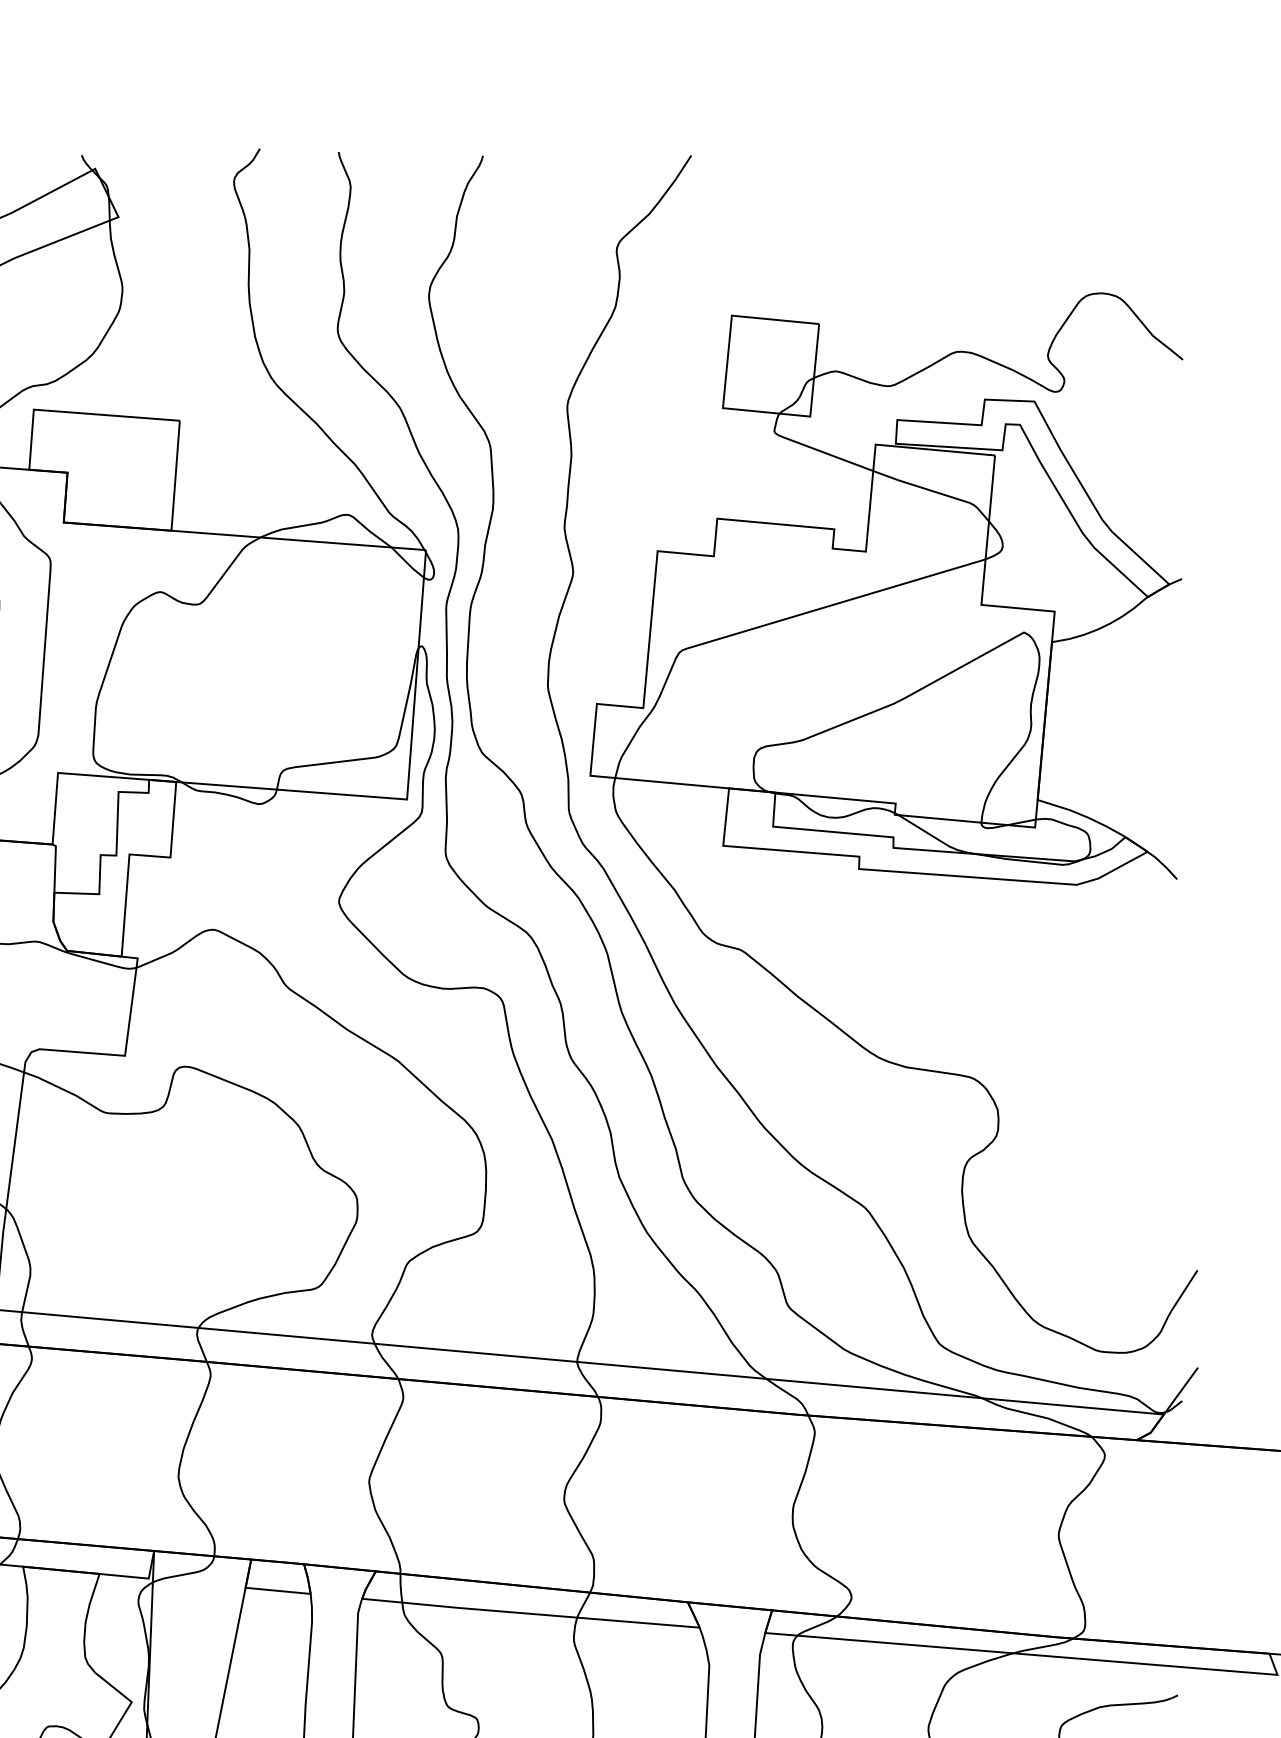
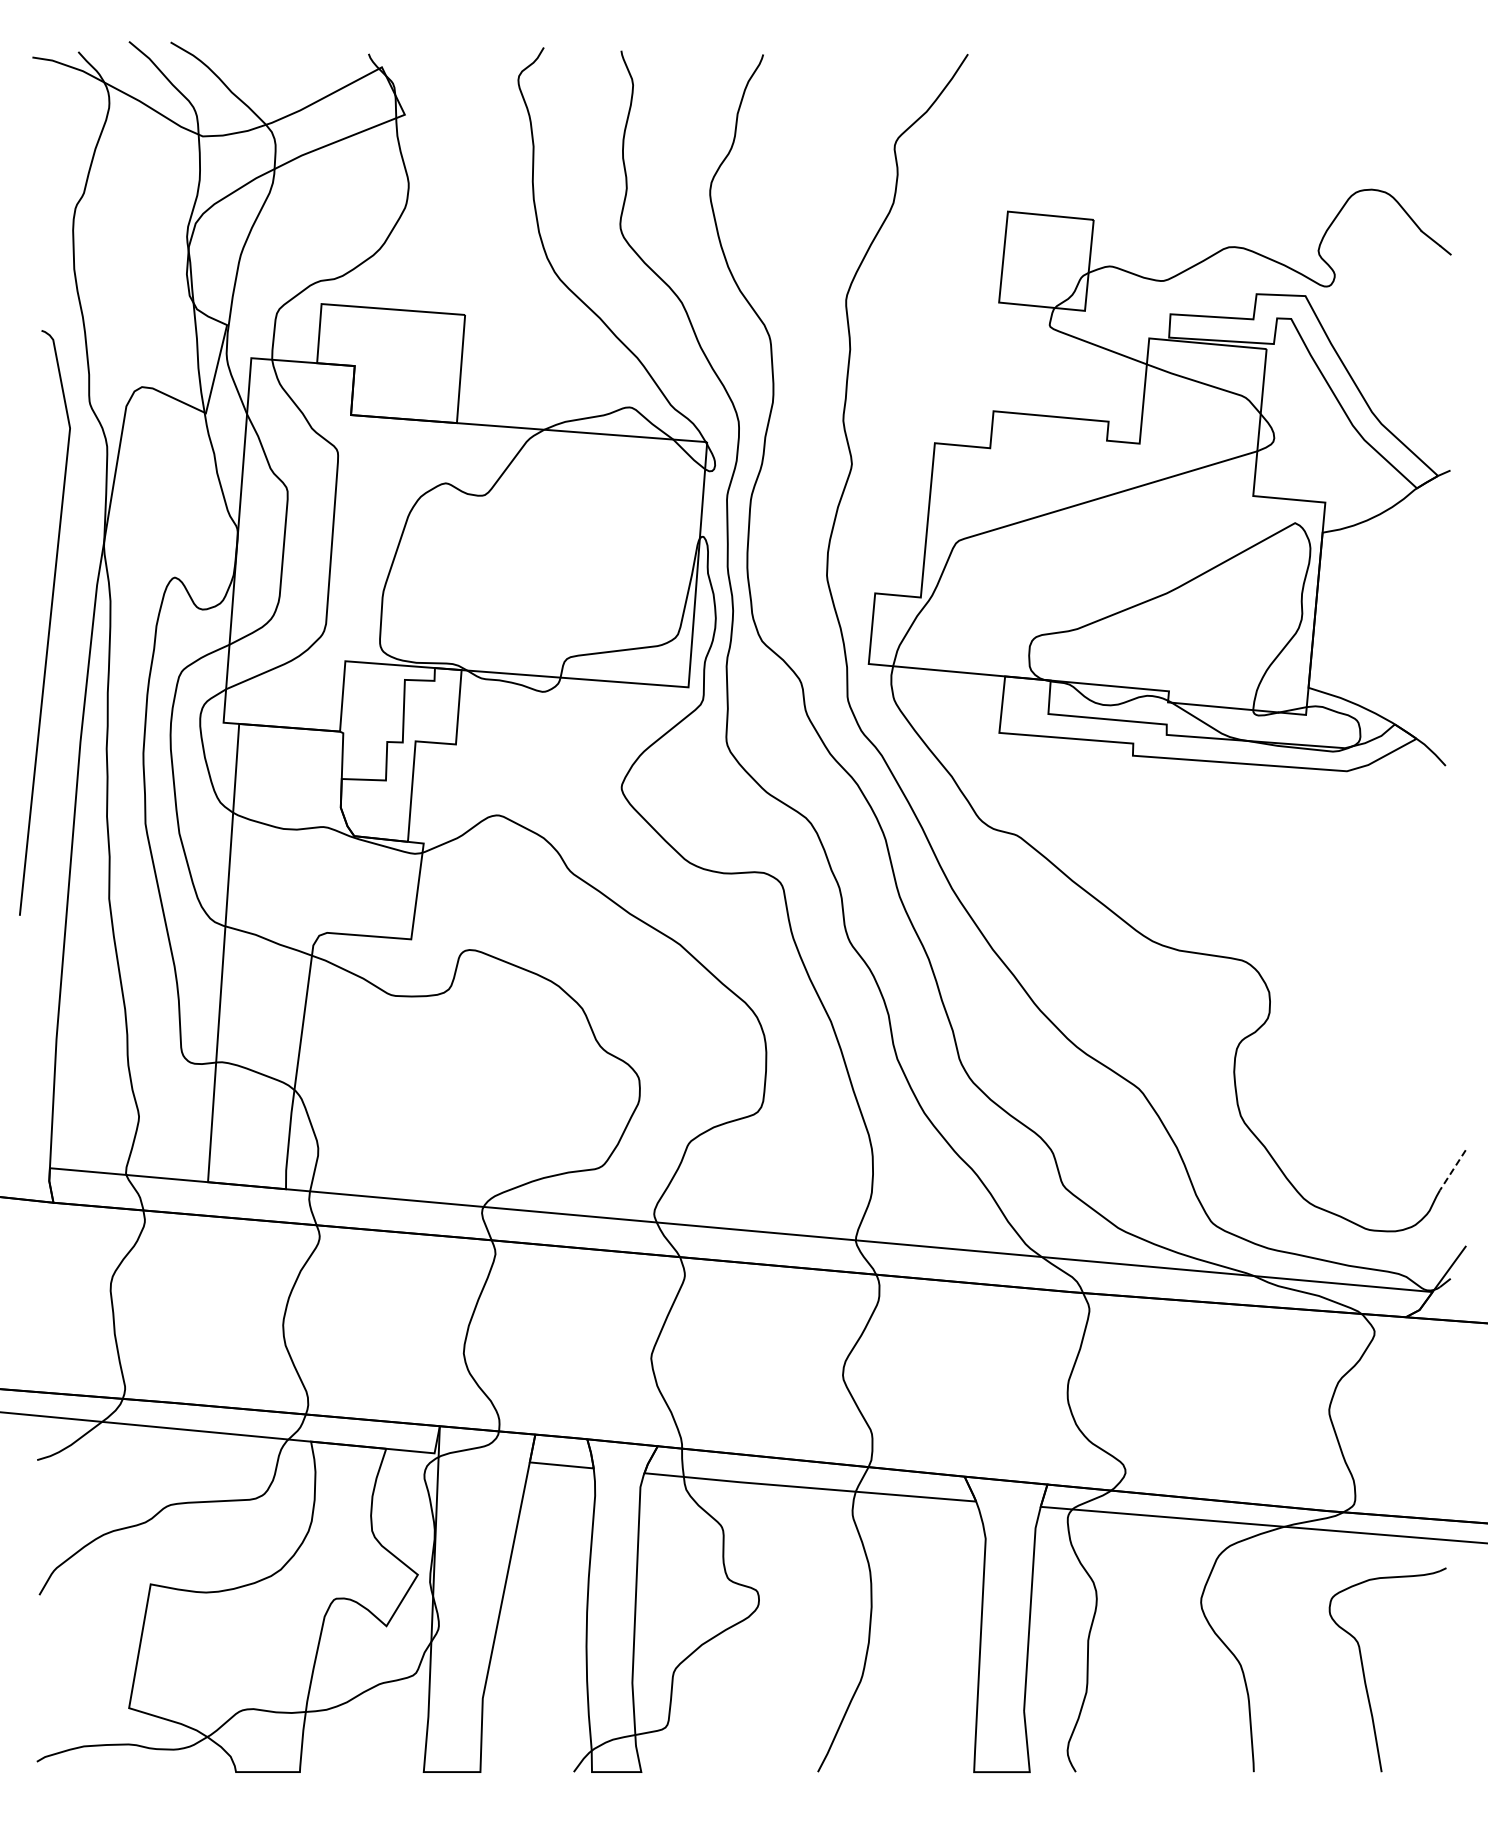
line: (1184, 1290) -> (1452, 1170), solid -> dashed

